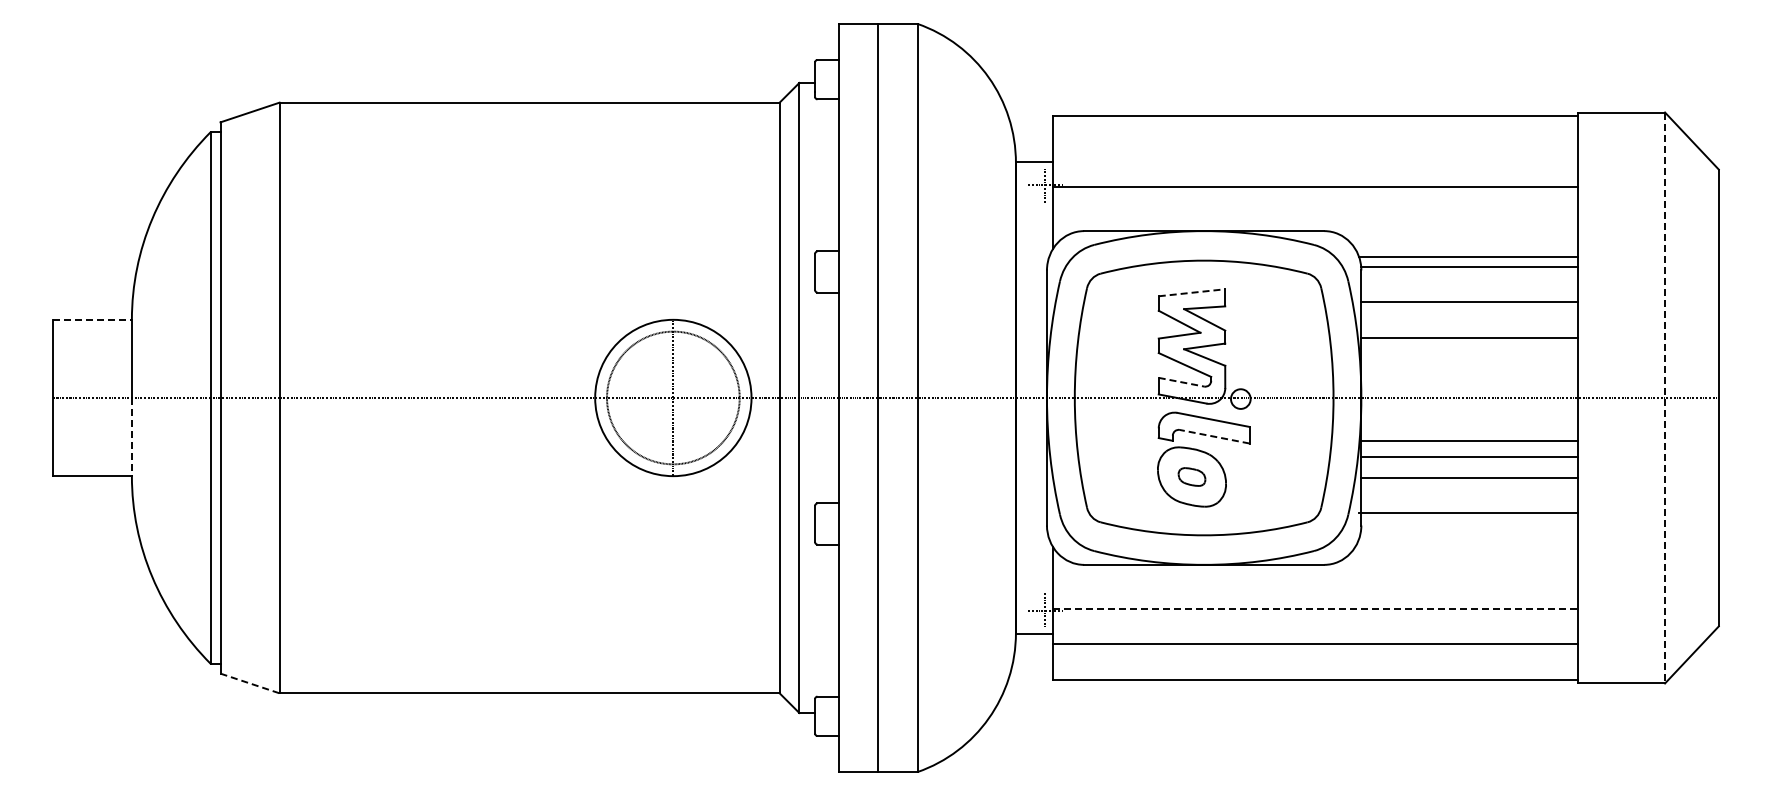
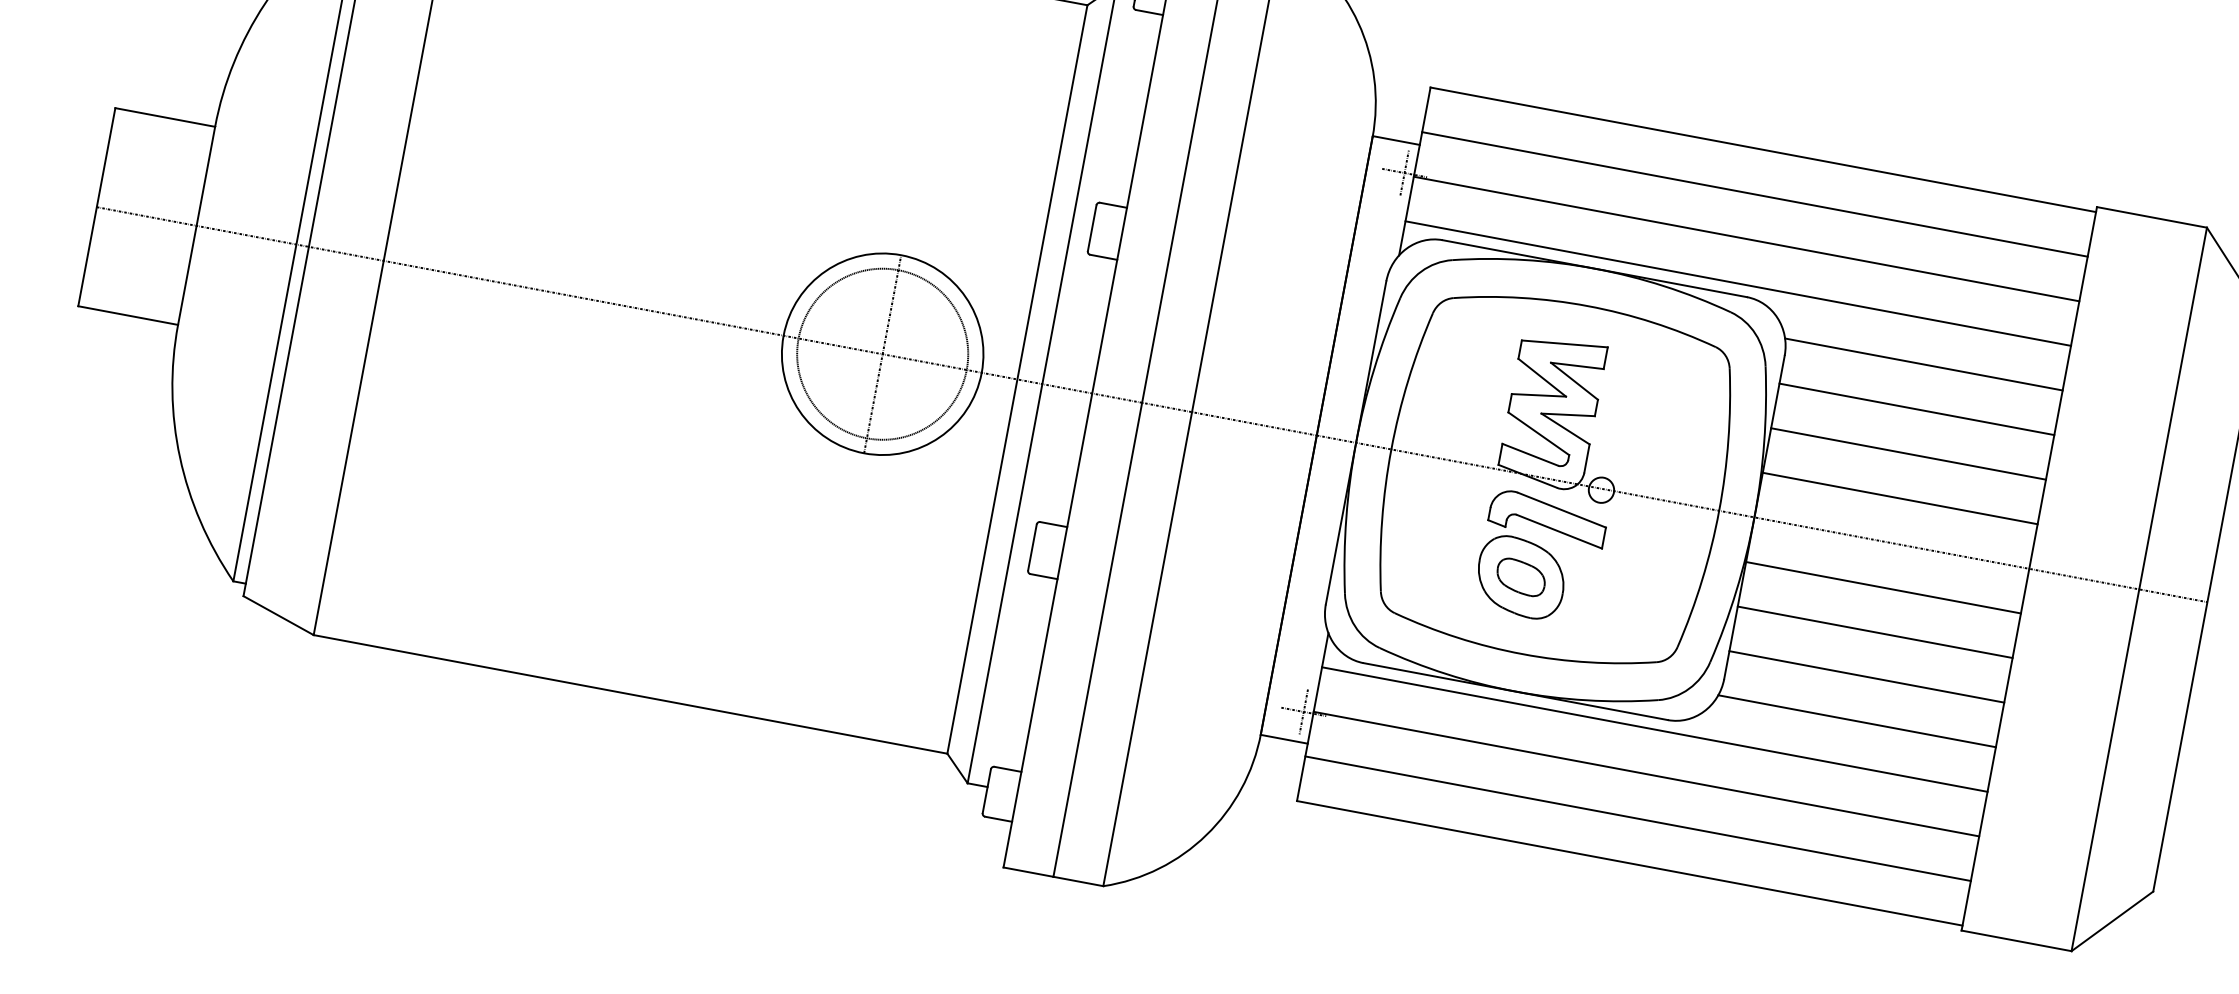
line: (1315, 151) -> (1754, 194), added
line: (1315, 222) -> (1737, 284), added
line: (1469, 267) -> (1916, 409), moved
line: (1192, 292) -> (1565, 343), dashed -> solid
line: (1469, 301) -> (1908, 453), moved
line: (93, 319) -> (166, 117), dashed -> solid
line: (1469, 337) -> (1899, 498), moved
line: (1181, 382) -> (1530, 455), dashed -> solid
line: (1665, 398) -> (2139, 590), dashed -> solid
line: (1214, 436) -> (1559, 531), dashed -> solid
line: (131, 437) -> (186, 275), dashed -> solid
line: (1469, 441) -> (1874, 632), moved
line: (1469, 457) -> (1883, 588), moved
part: (1191, 476) -> (1520, 576), size x1.43
line: (1469, 477) -> (1866, 676), moved
line: (1468, 512) -> (1856, 720), moved
line: (1315, 573) -> (1654, 728), added
line: (1315, 609) -> (1646, 774), dashed -> solid
line: (250, 683) -> (279, 615), dashed -> solid

